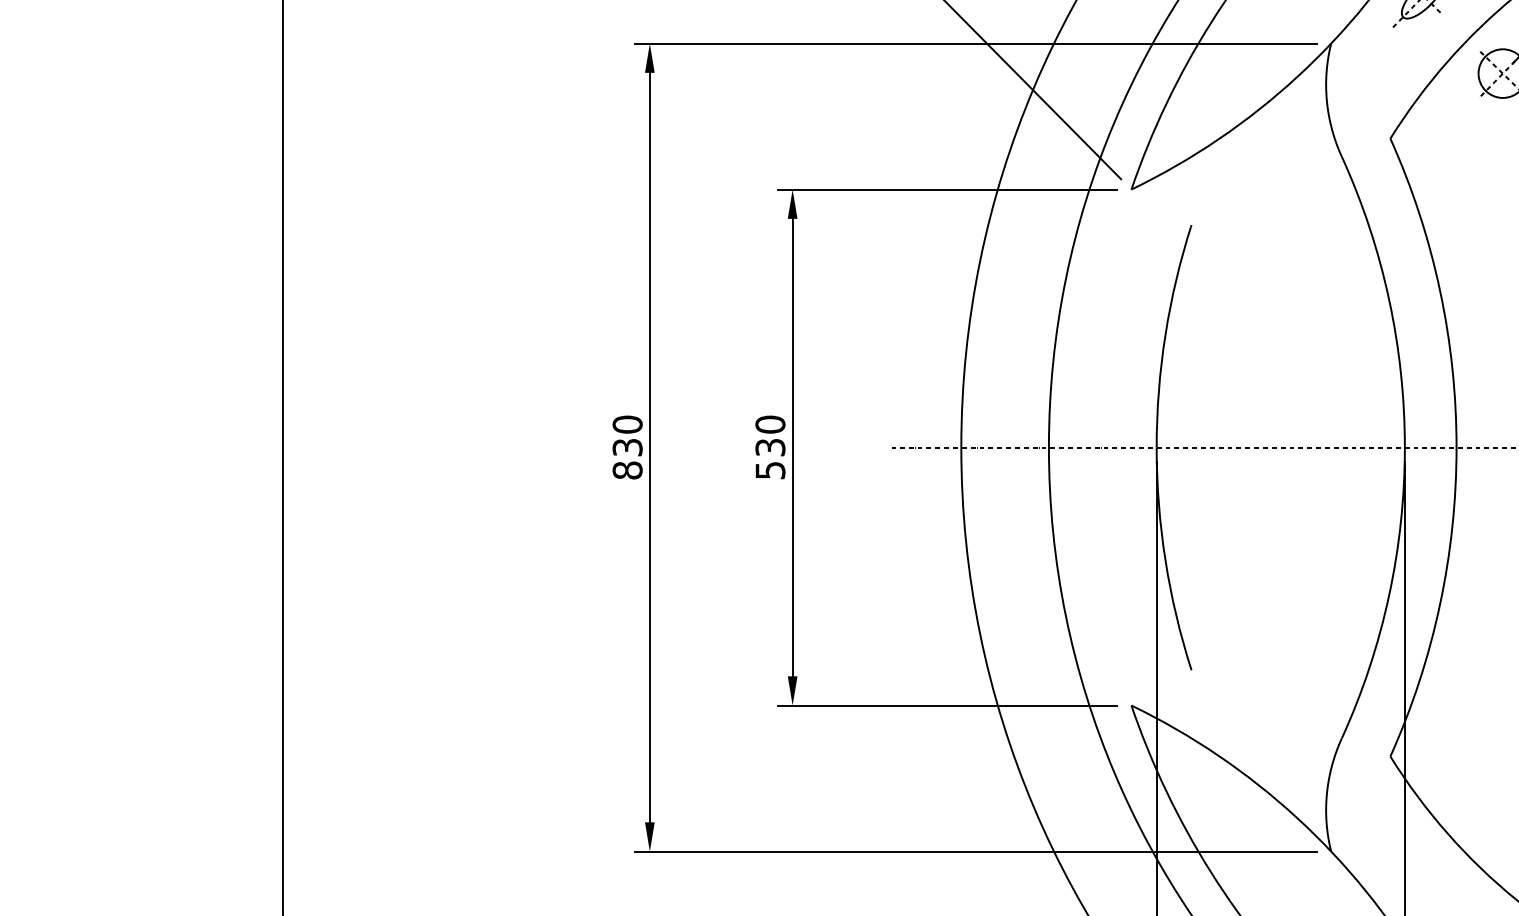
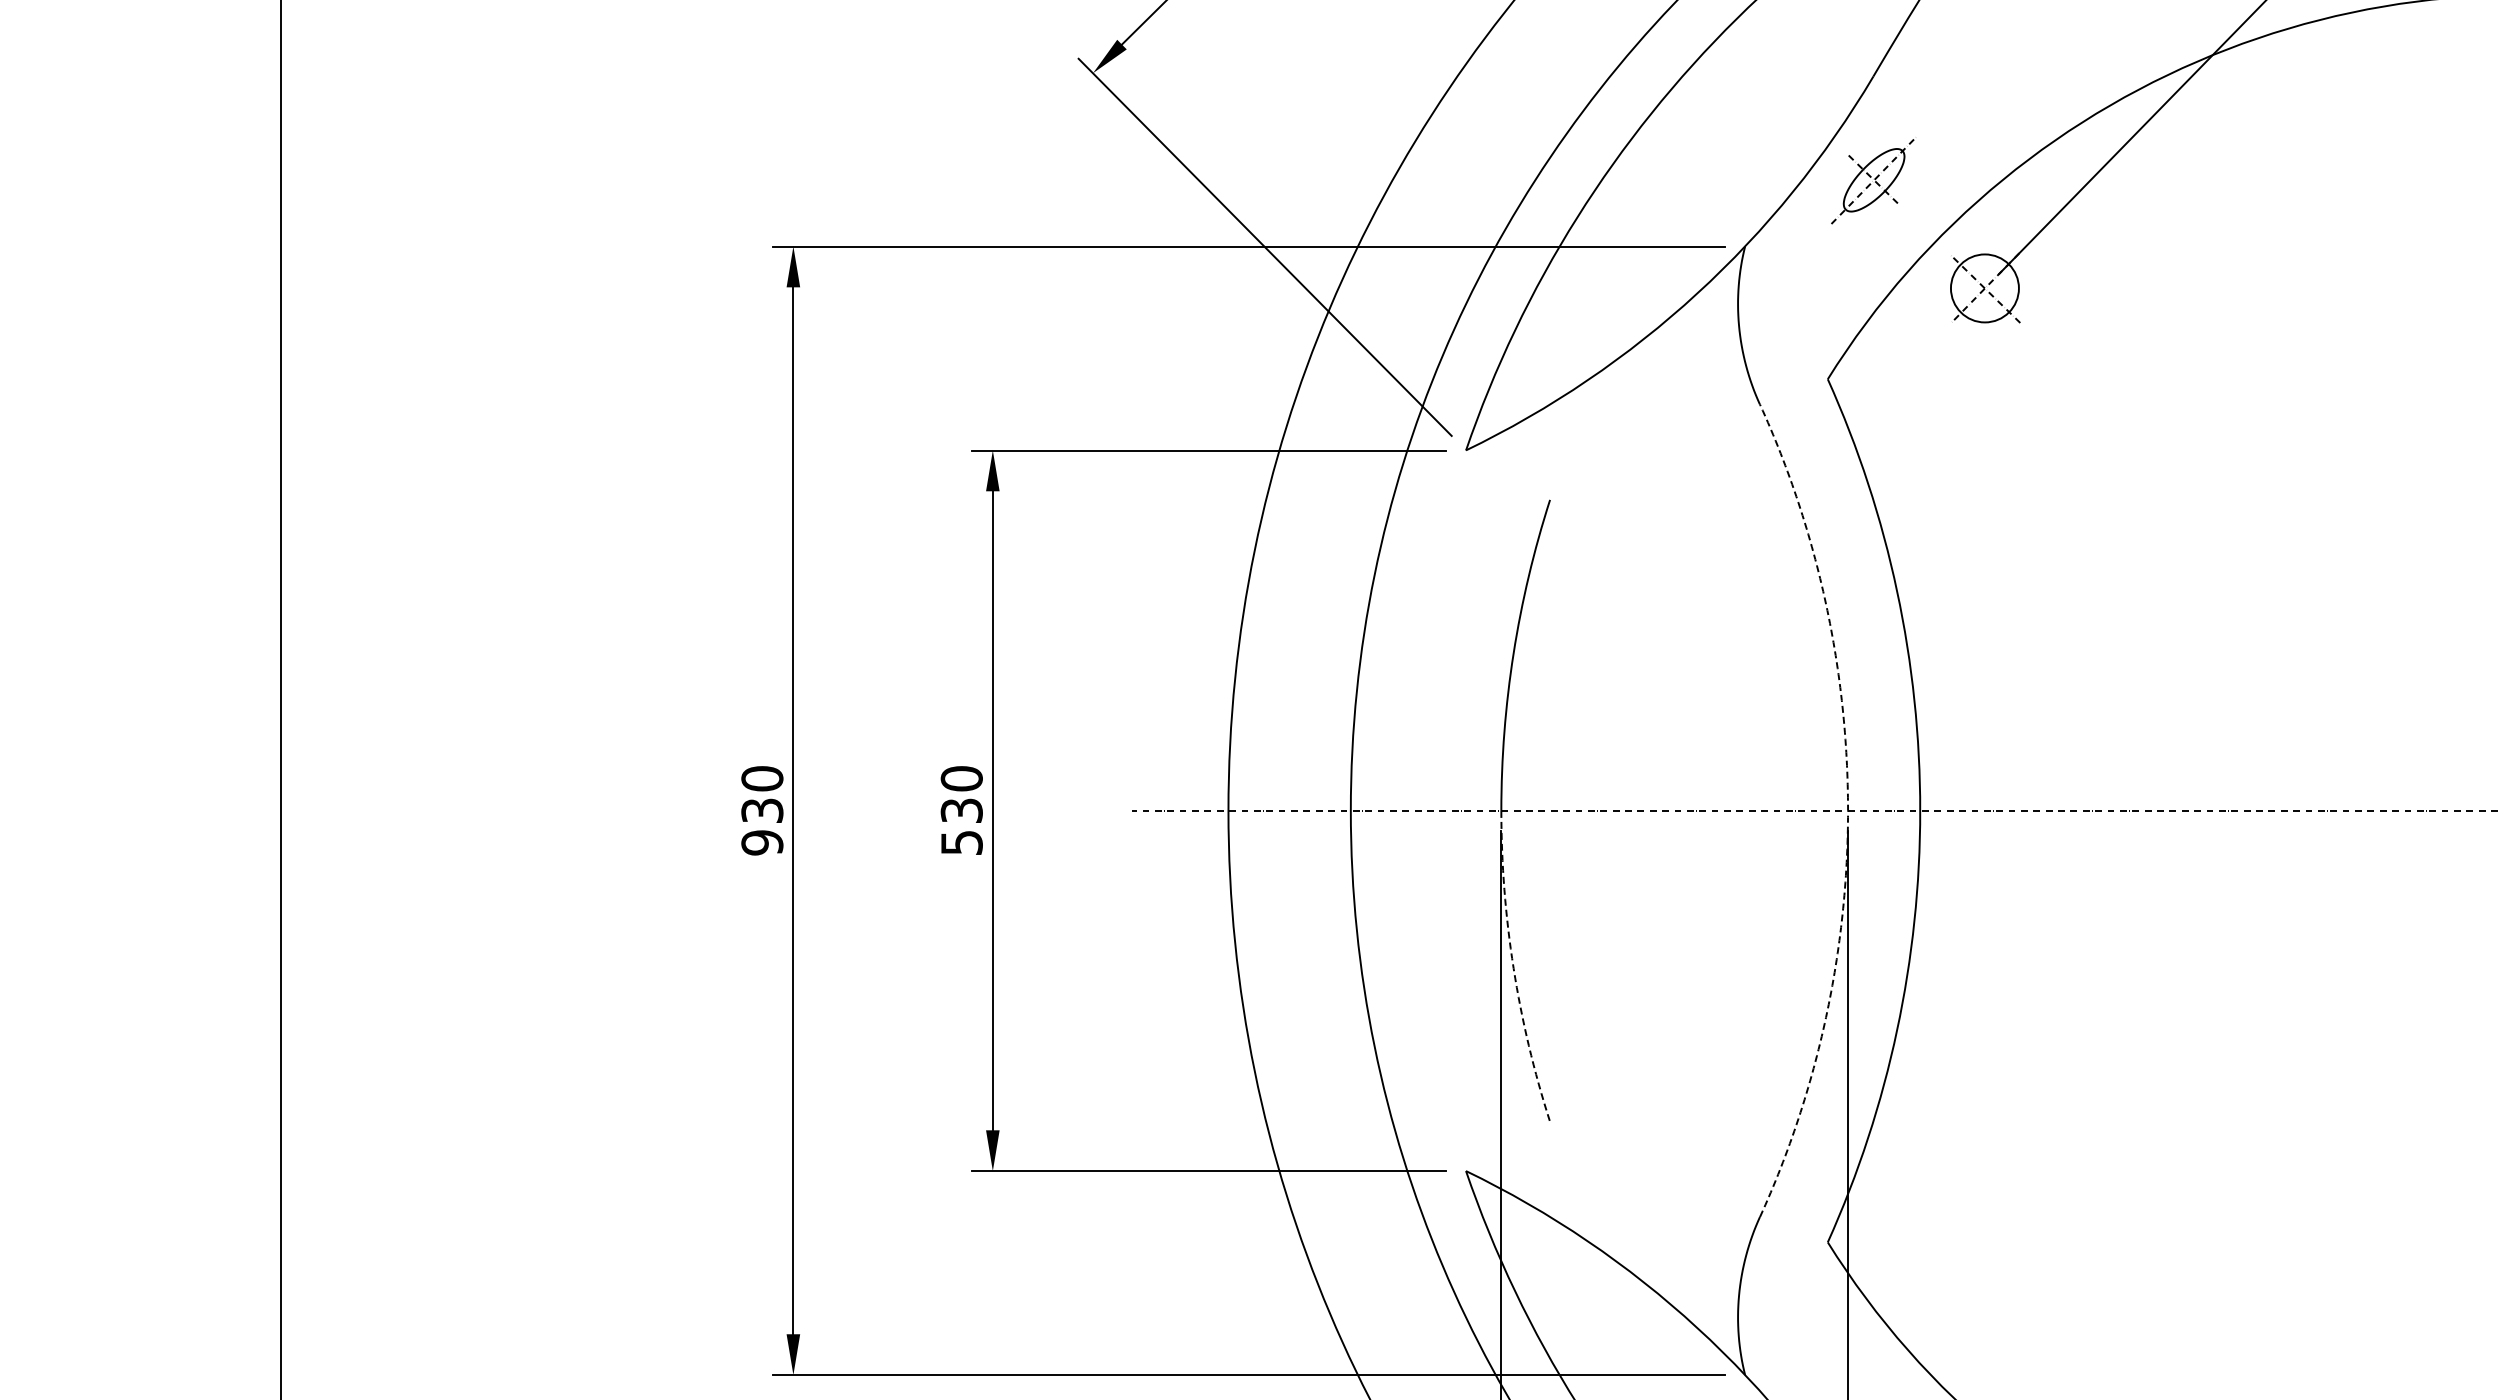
arc: (1405, 447) -> (1848, 810), solid -> dashed
text: (627, 470) -> (762, 842), 830 -> 930
arc: (1165, 560) -> (1513, 968), solid -> dashed

